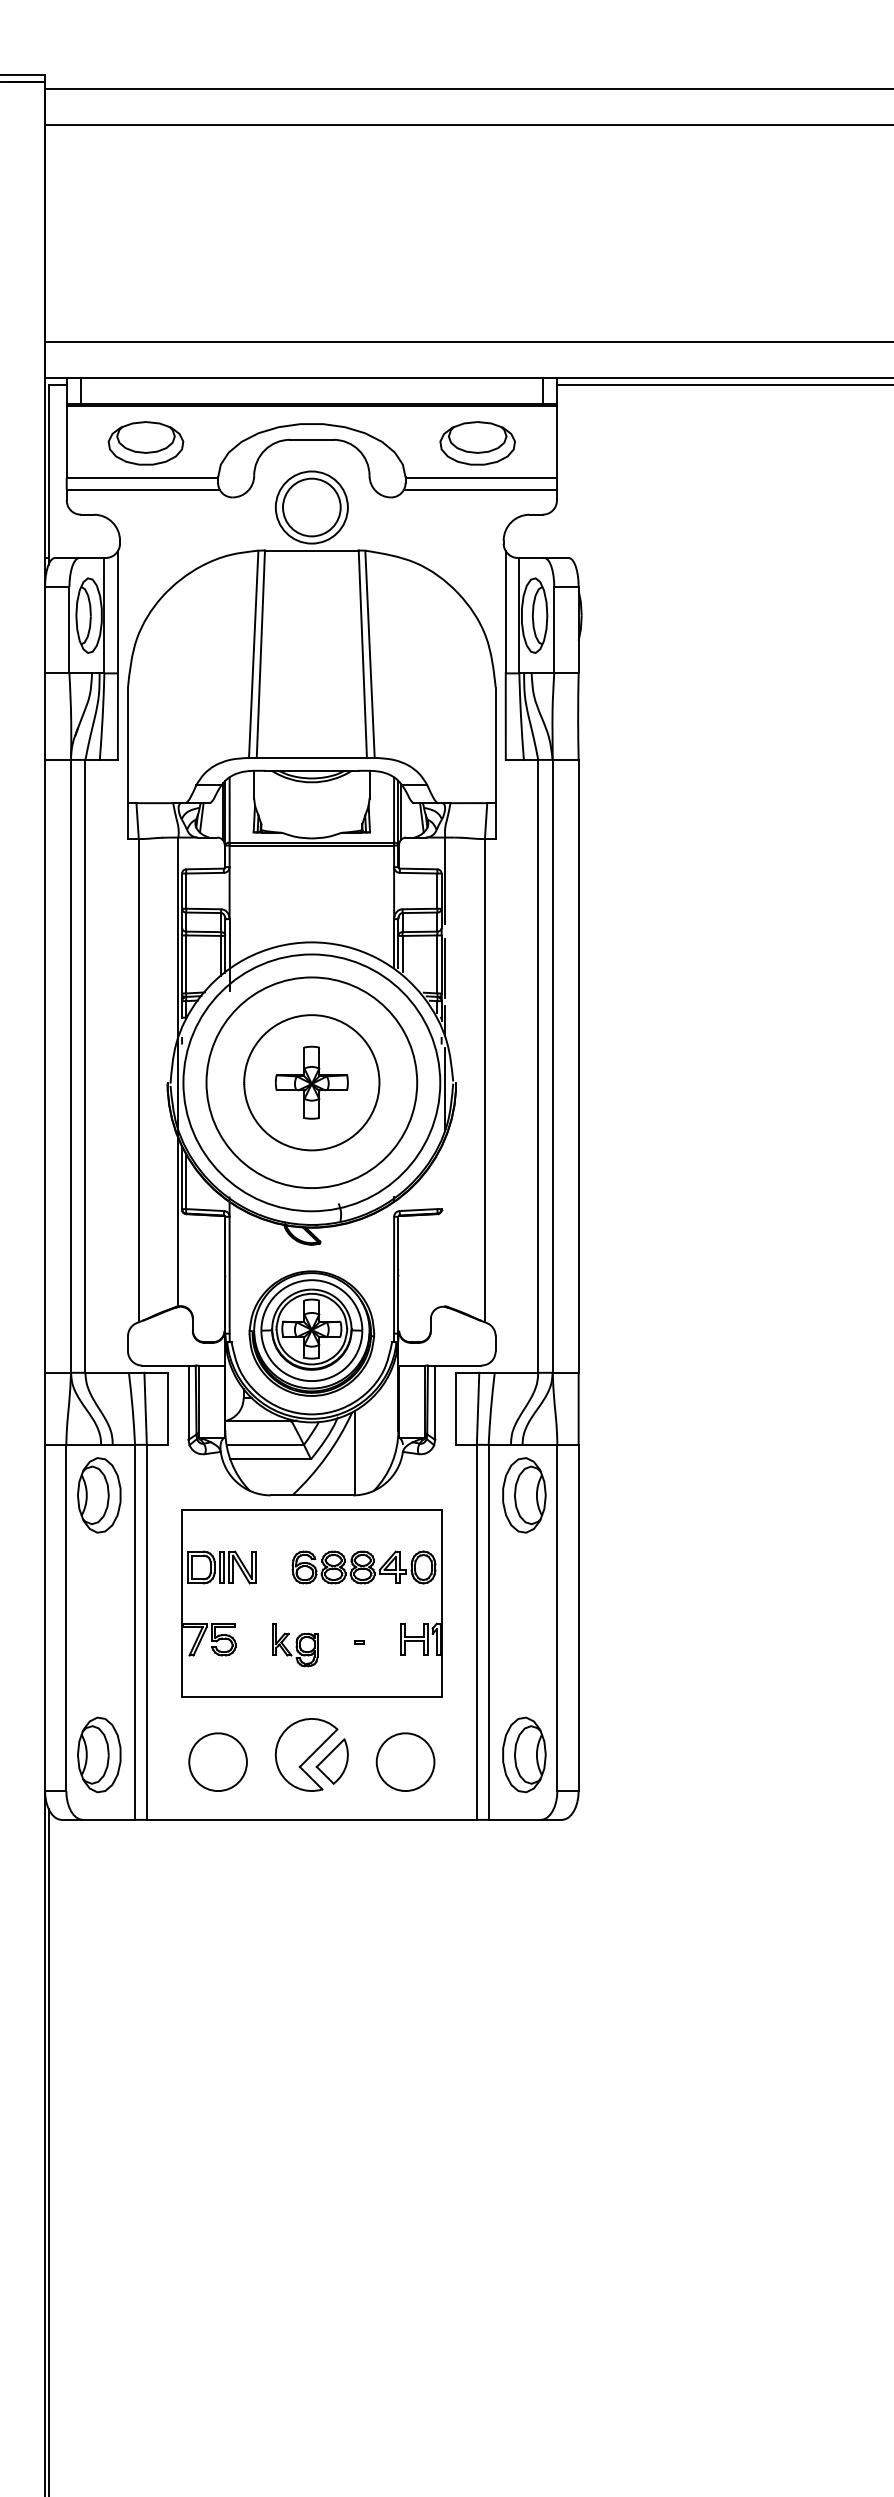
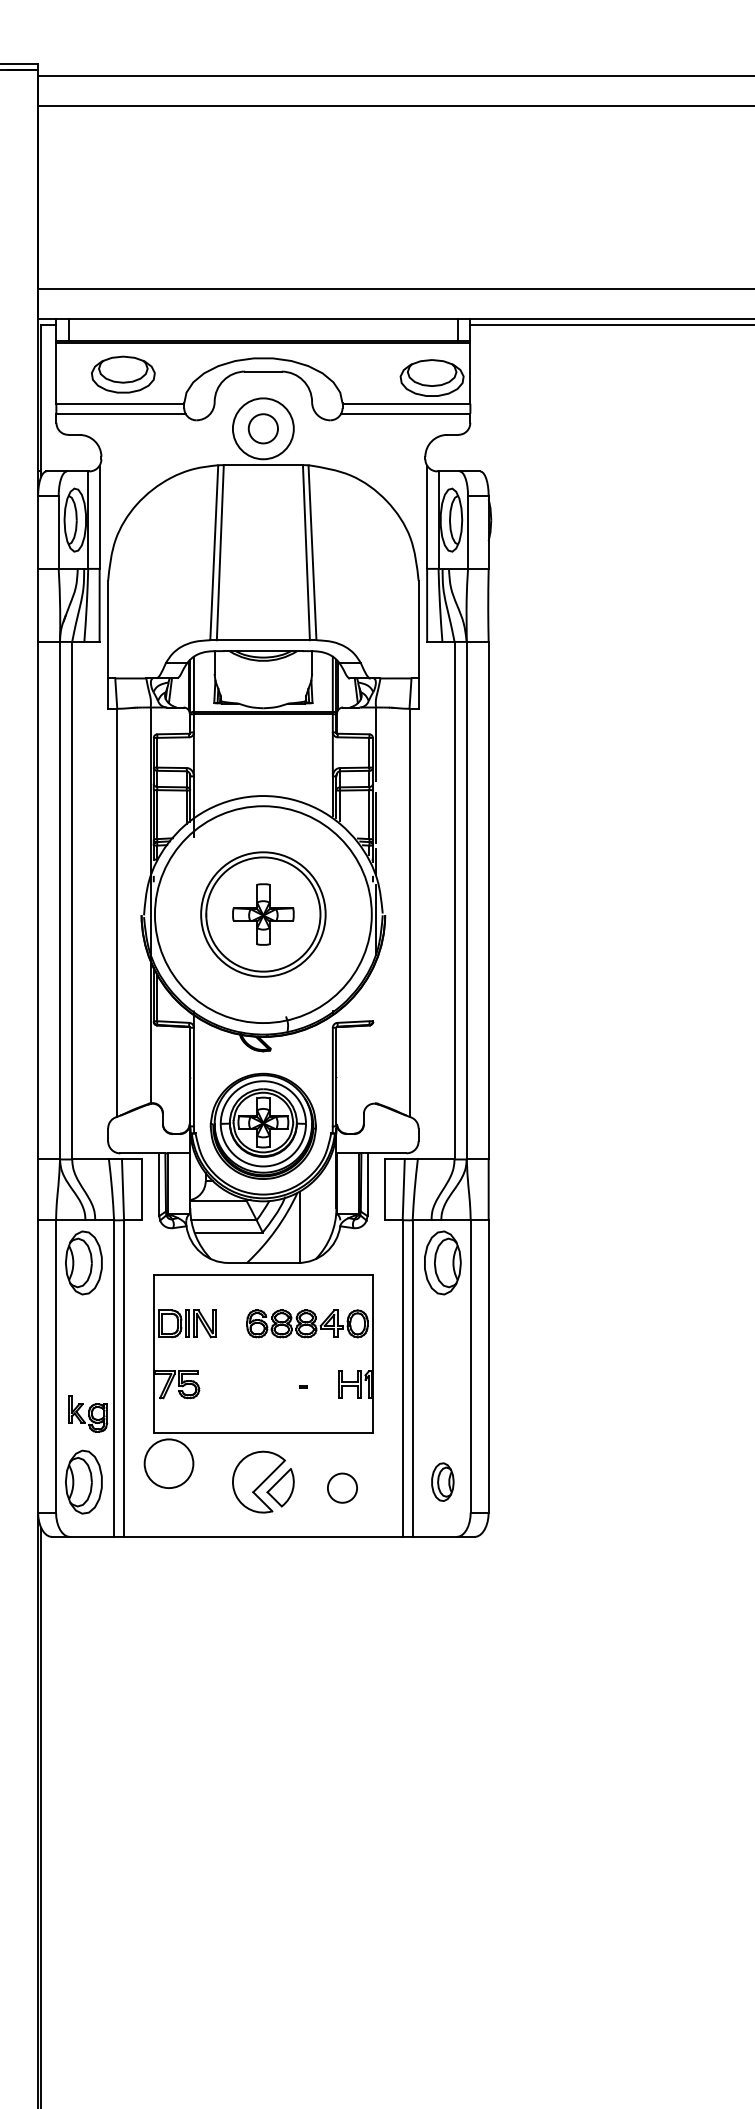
part: (477, 443) -> (431, 378), moved
circle: (311, 507) -> (263, 428), size x0.6
circle: (311, 1082) -> (263, 914), size x0.7
part: (295, 1645) -> (88, 1414), moved
part: (524, 1754) -> (442, 1481), size x0.6
circle: (217, 1761) -> (168, 1463), moved
circle: (405, 1761) -> (342, 1487), size x0.6

